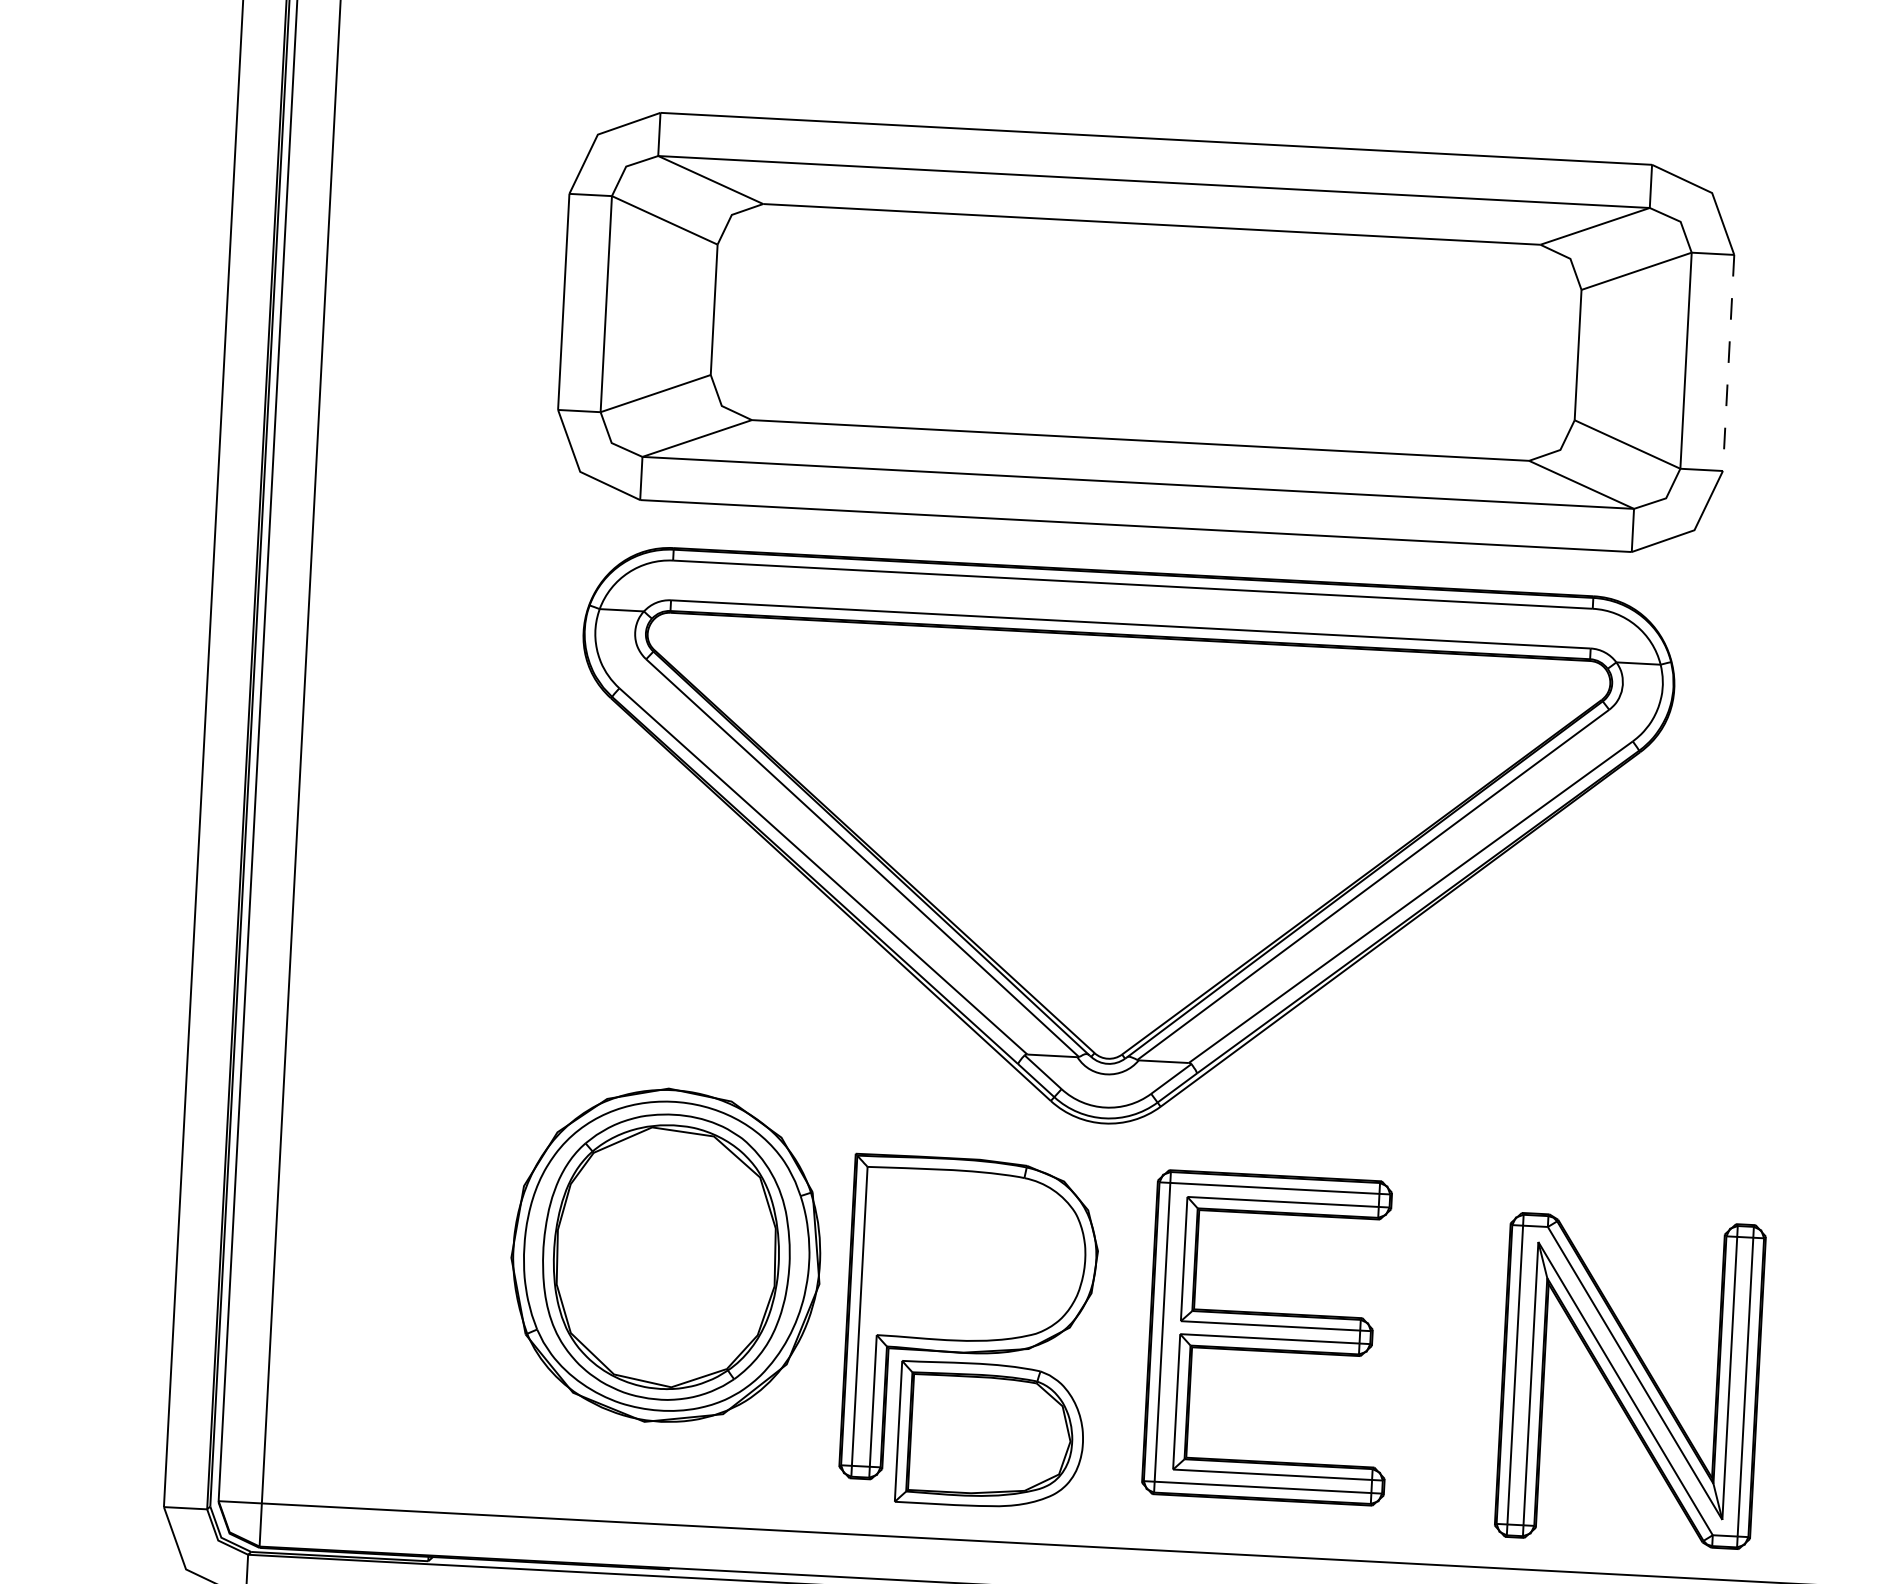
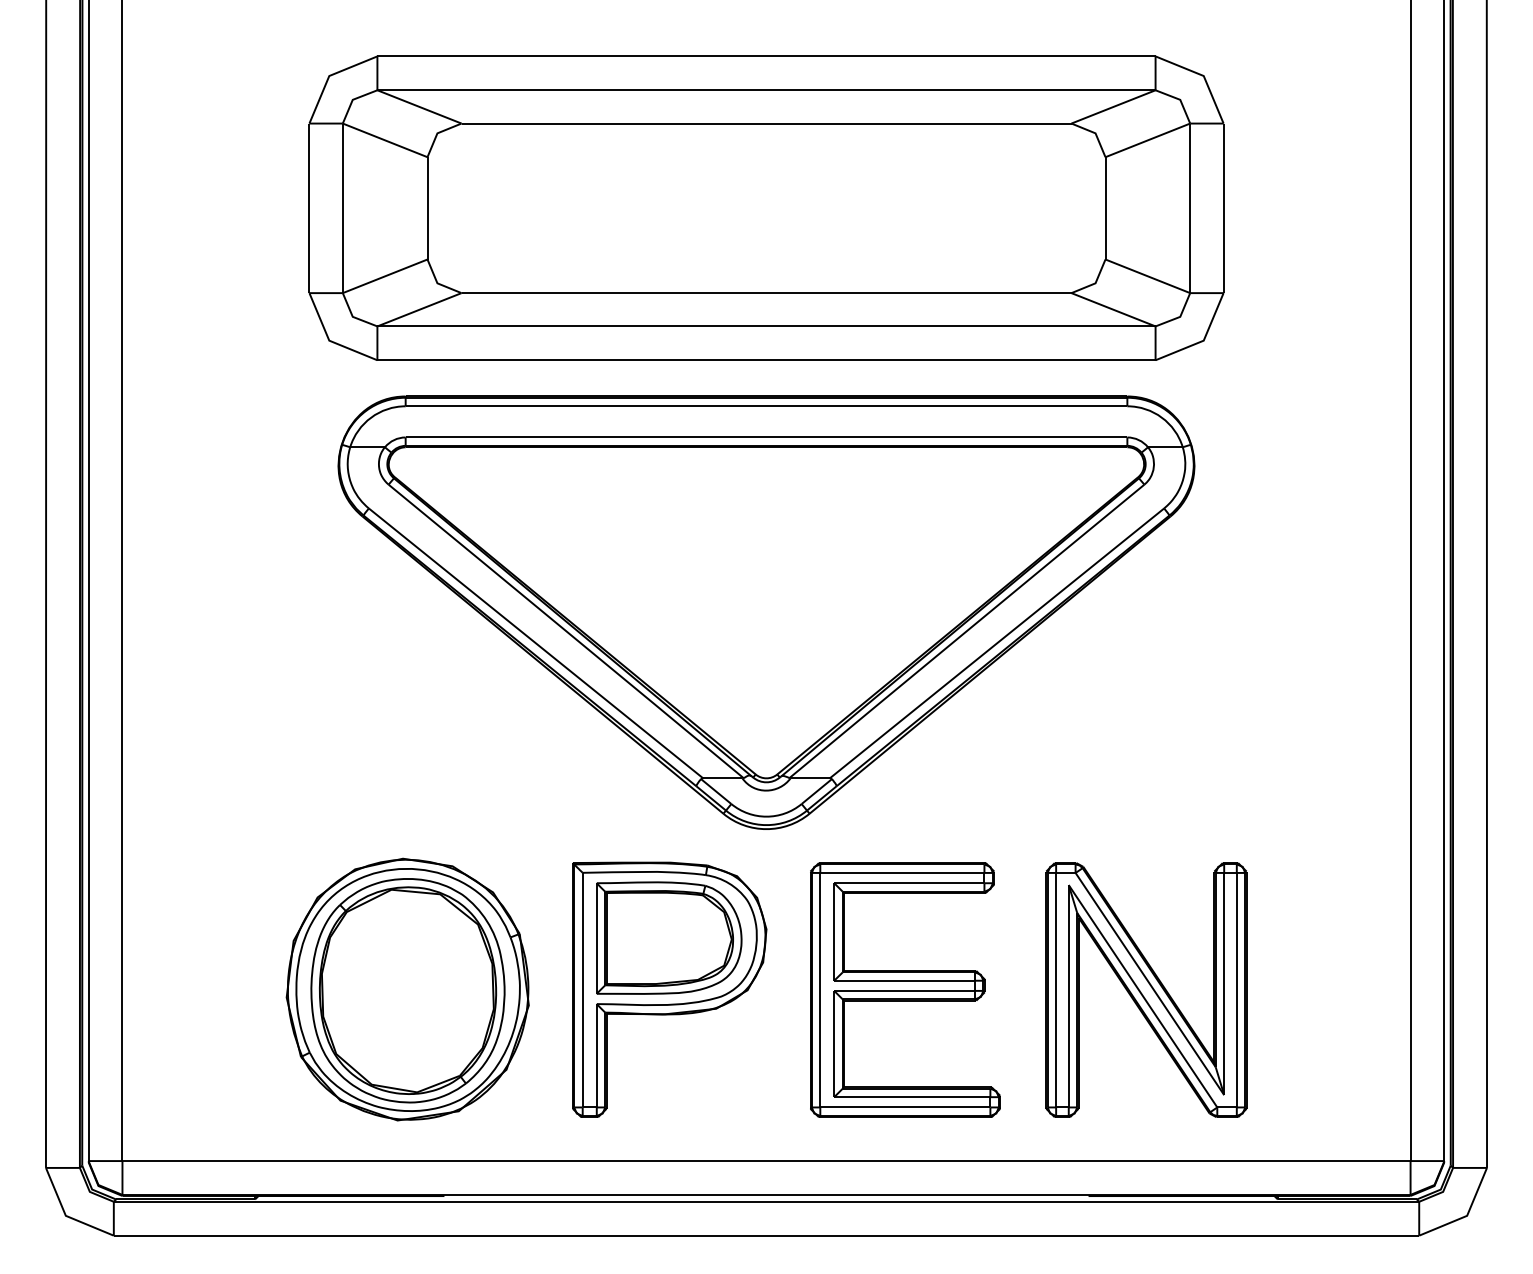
line: (1728, 363) -> (1223, 208), dashed -> solid
part: (665, 1255) -> (407, 989), moved
part: (1630, 1380) -> (1146, 989), moved
part: (991, 1434) -> (669, 937), moved

